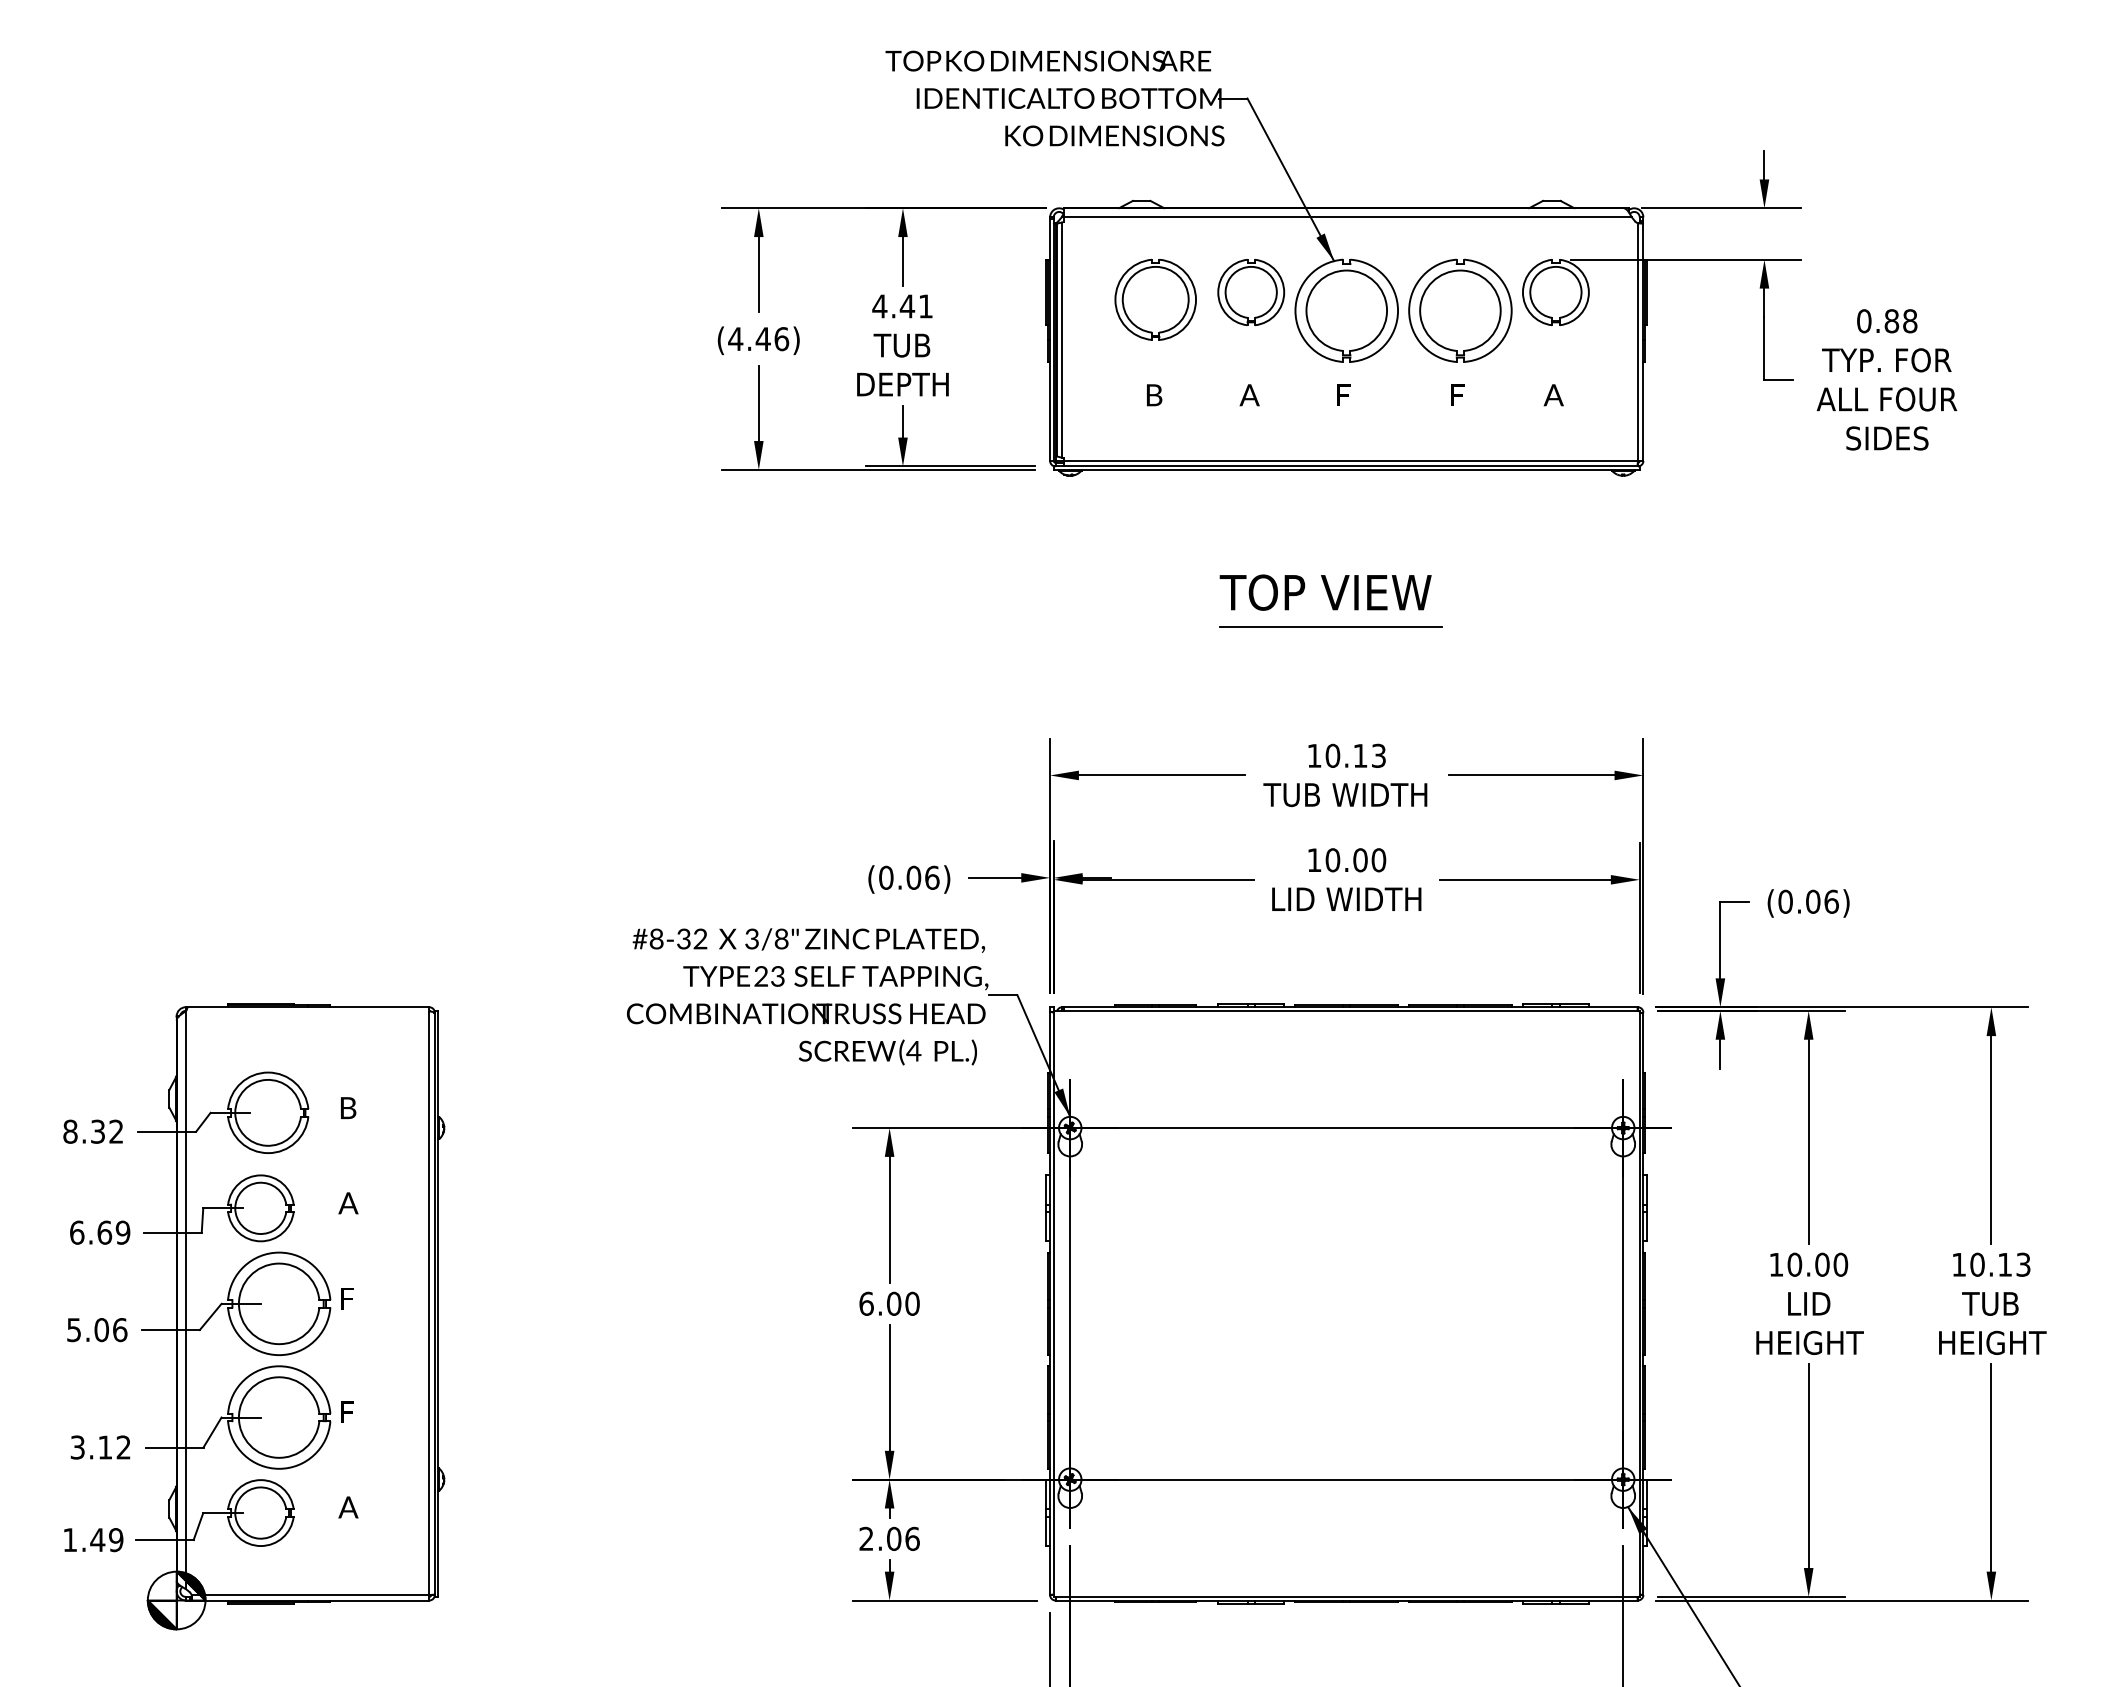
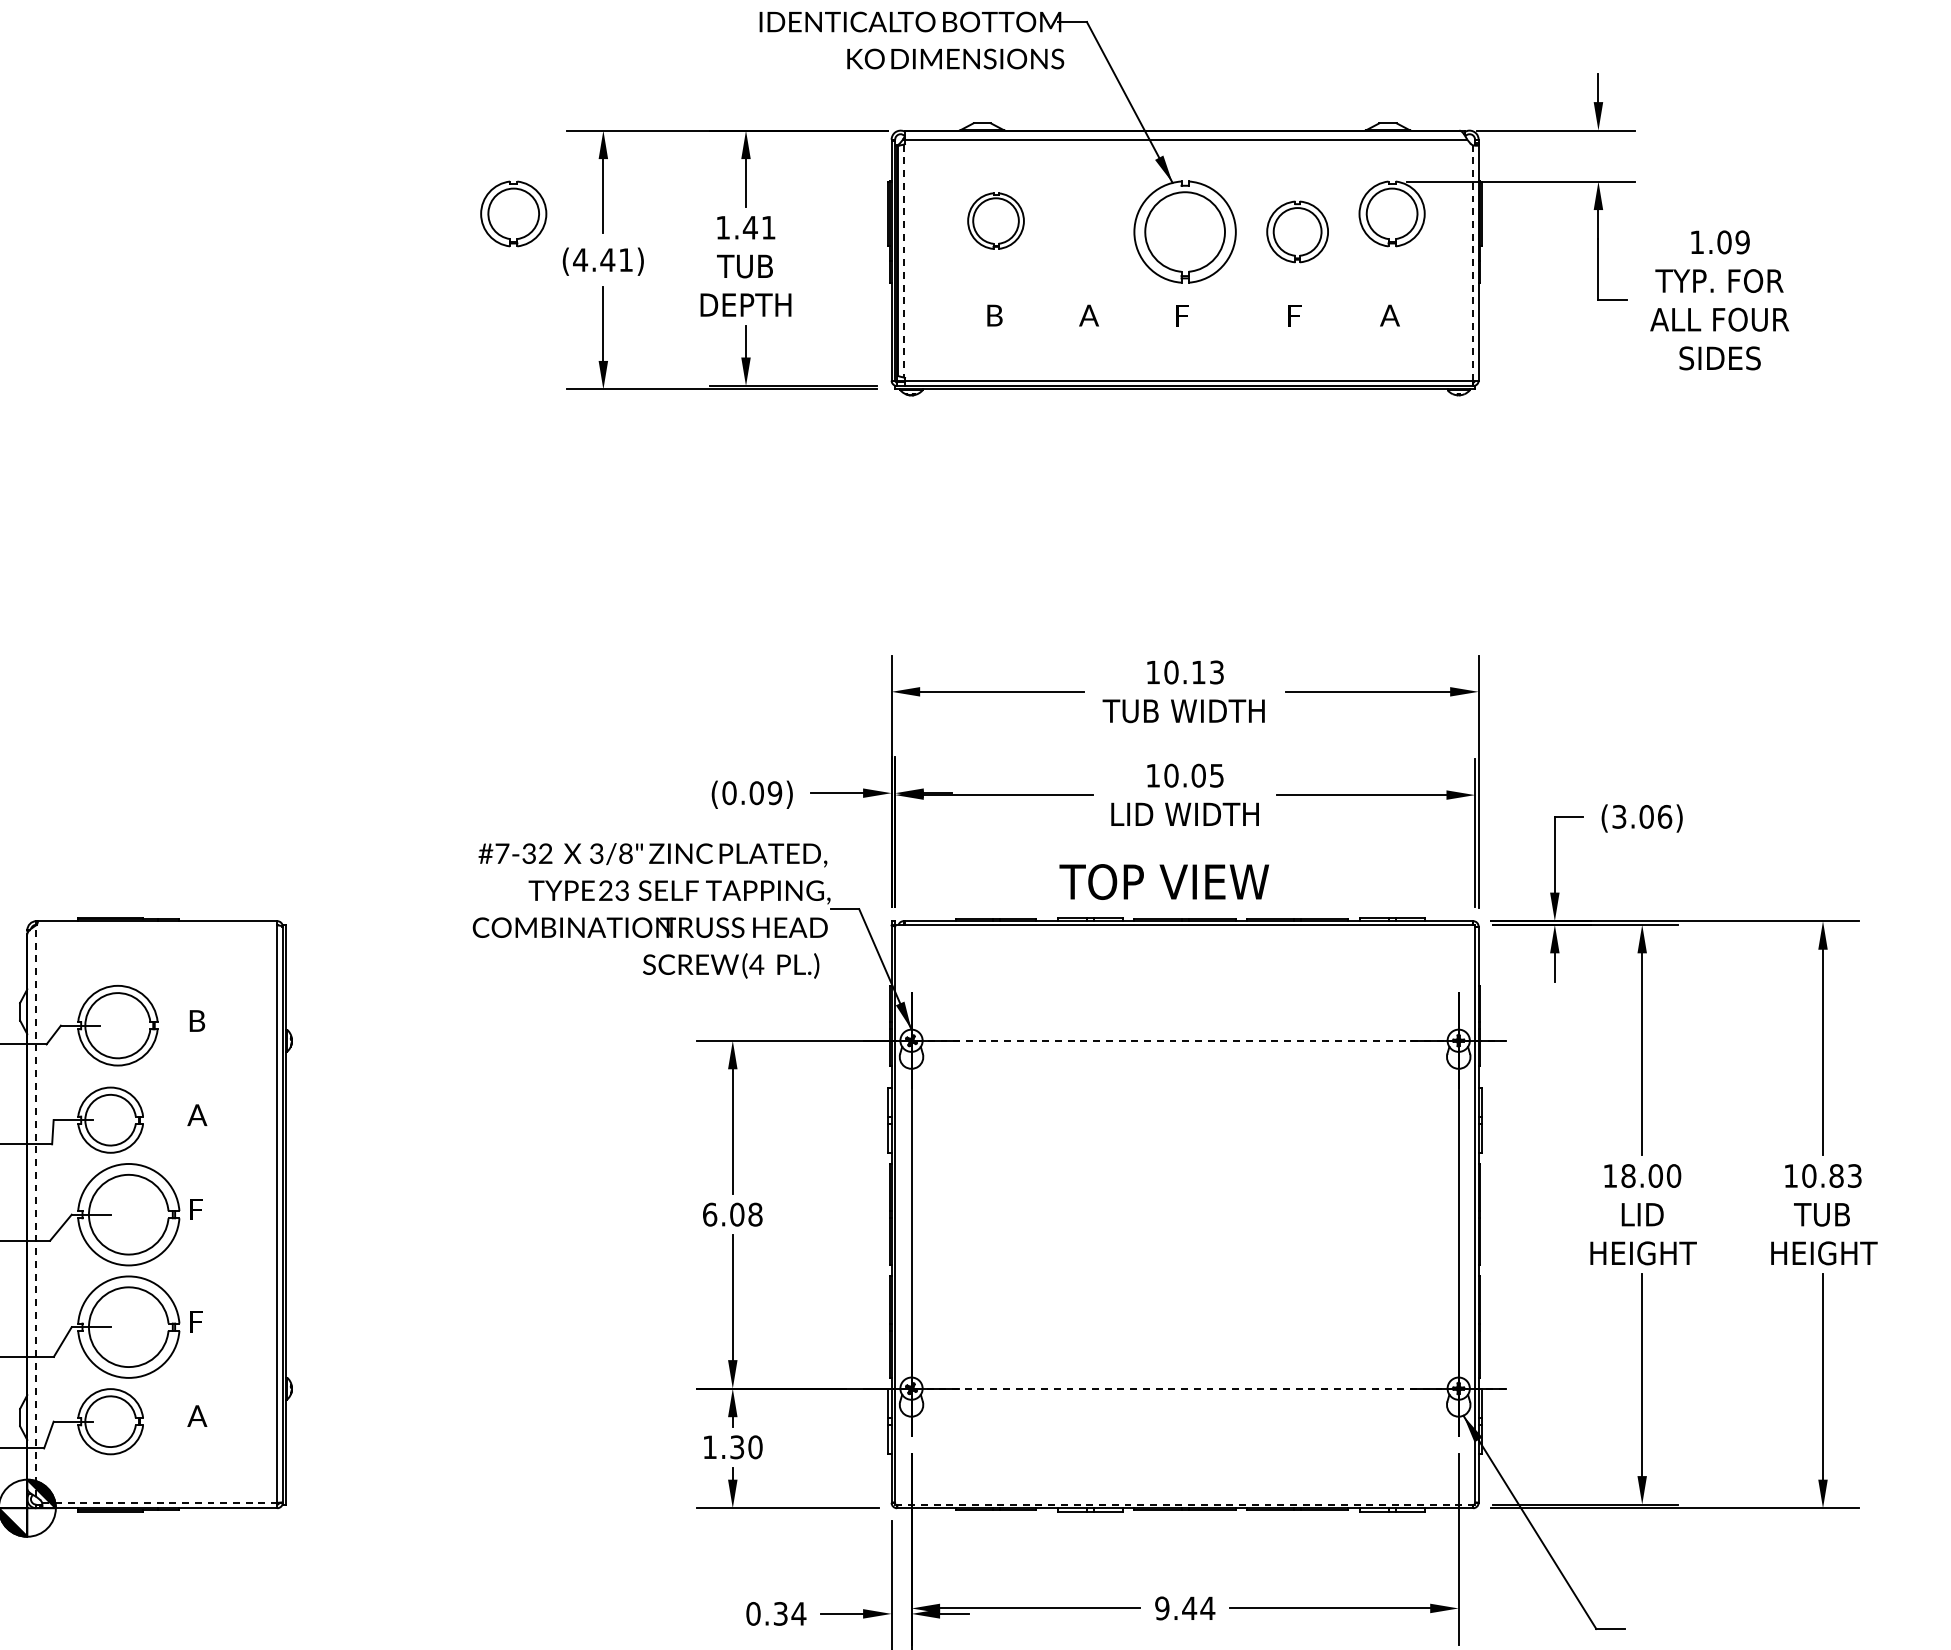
part: (1251, 292) -> (514, 213), moved
part: (1155, 299) -> (995, 220), size x0.7
text: (879, 306) -> (722, 227), 4.41 -> 1.41
part: (1460, 310) -> (1297, 231), size x0.6
text: (1887, 321) -> (1720, 242), 0.88 -> 1.09
text: (781, 339) -> (625, 260), (4.46) -> (4.41)
line: (1062, 340) -> (903, 261), solid -> dashed
line: (1637, 342) -> (1472, 263), solid -> dashed
text: (1325, 592) -> (1164, 881), moved
line: (1330, 627) -> (1169, 545), removed
text: (1378, 860) -> (1216, 775), 10.00 -> 10.05
text: (932, 877) -> (775, 792), (0.06) -> (0.09)
text: (1785, 901) -> (1619, 816), (0.06) -> (3.06)
text: (656, 938) -> (502, 853), #8-32 -> #7-32
line: (1347, 1128) -> (1185, 1041), solid -> dashed
text: (1794, 1264) -> (1628, 1175), 10.00 -> 18.00
text: (2005, 1264) -> (1836, 1175), 10.13 -> 10.83
line: (185, 1300) -> (36, 1211), solid -> dashed
text: (912, 1303) -> (755, 1214), 6.00 -> 6.08
line: (1346, 1479) -> (1184, 1388), solid -> dashed
text: (889, 1538) -> (732, 1446), 2.06 -> 1.30
line: (310, 1595) -> (159, 1503), solid -> dashed
line: (1346, 1596) -> (1184, 1504), solid -> dashed

